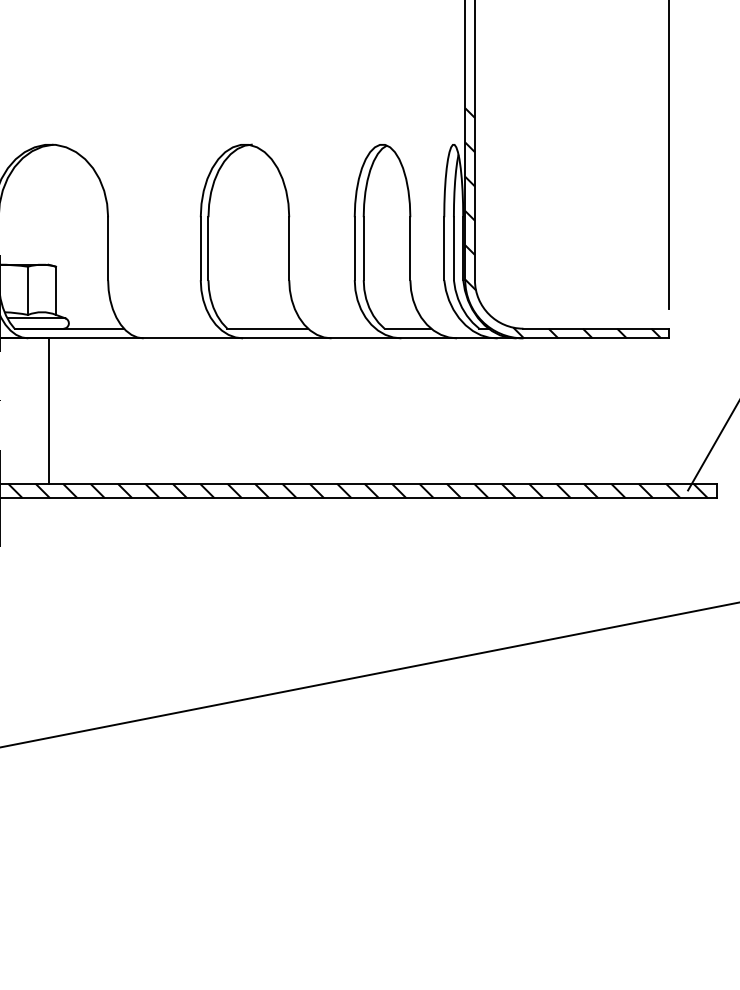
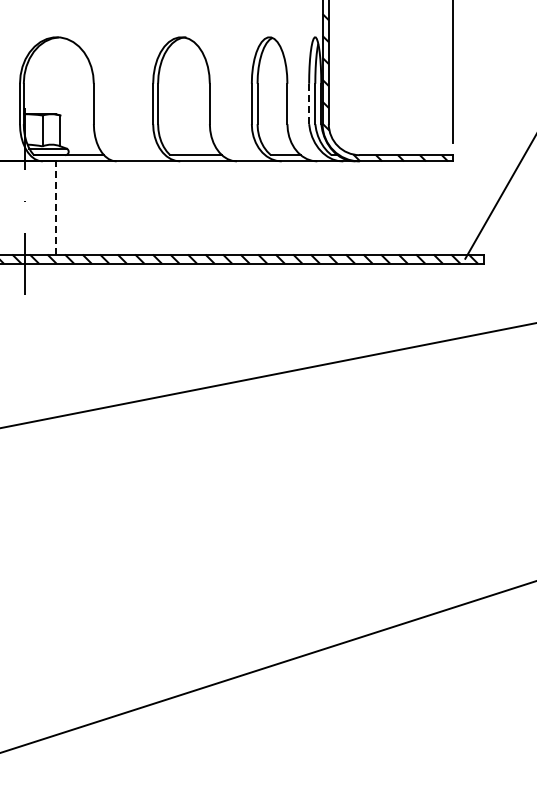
line: (444, 249) -> (309, 104), solid -> dashed
line: (48, 410) -> (55, 207), solid -> dashed

